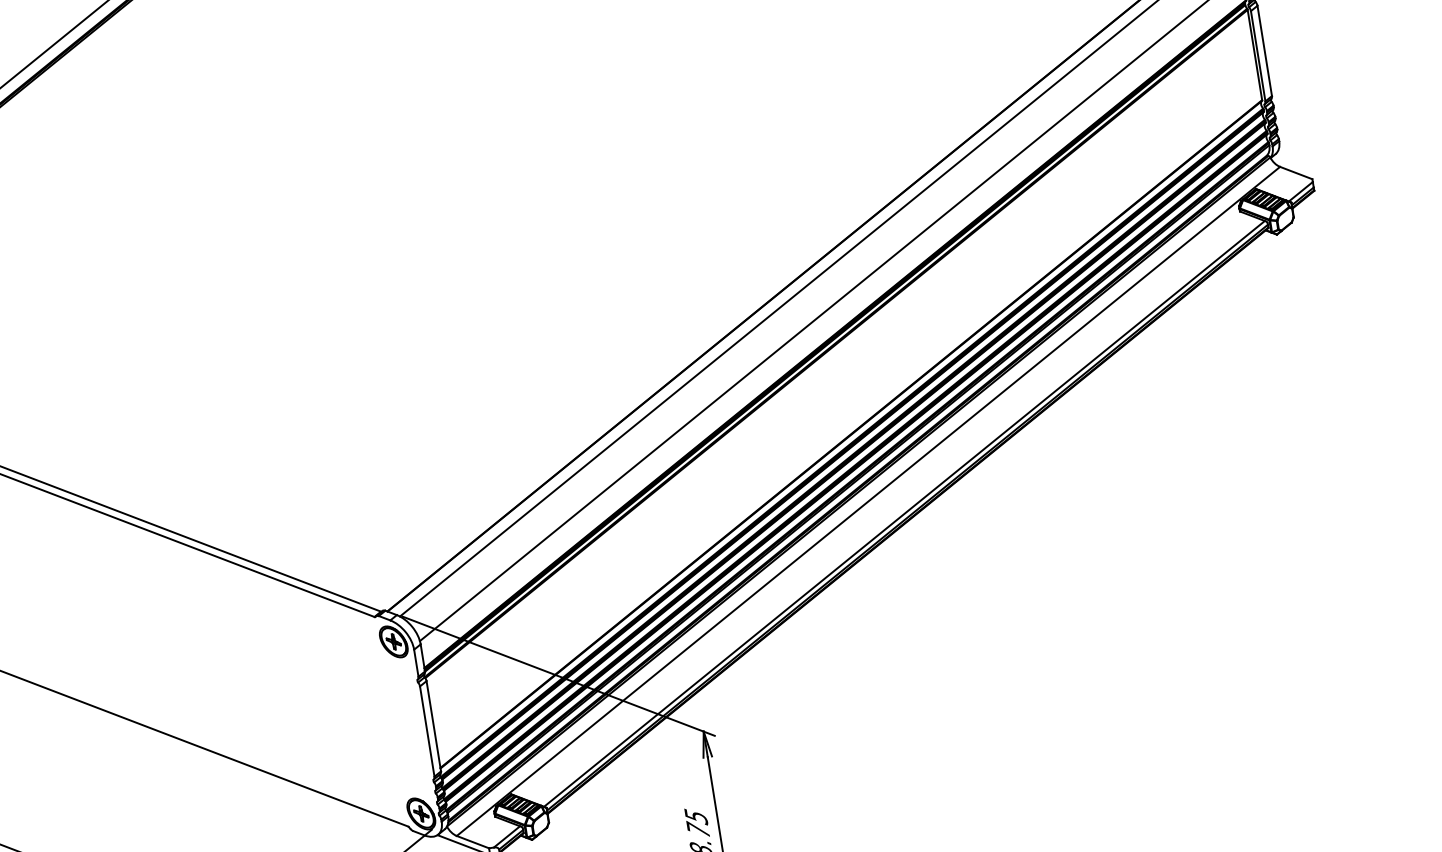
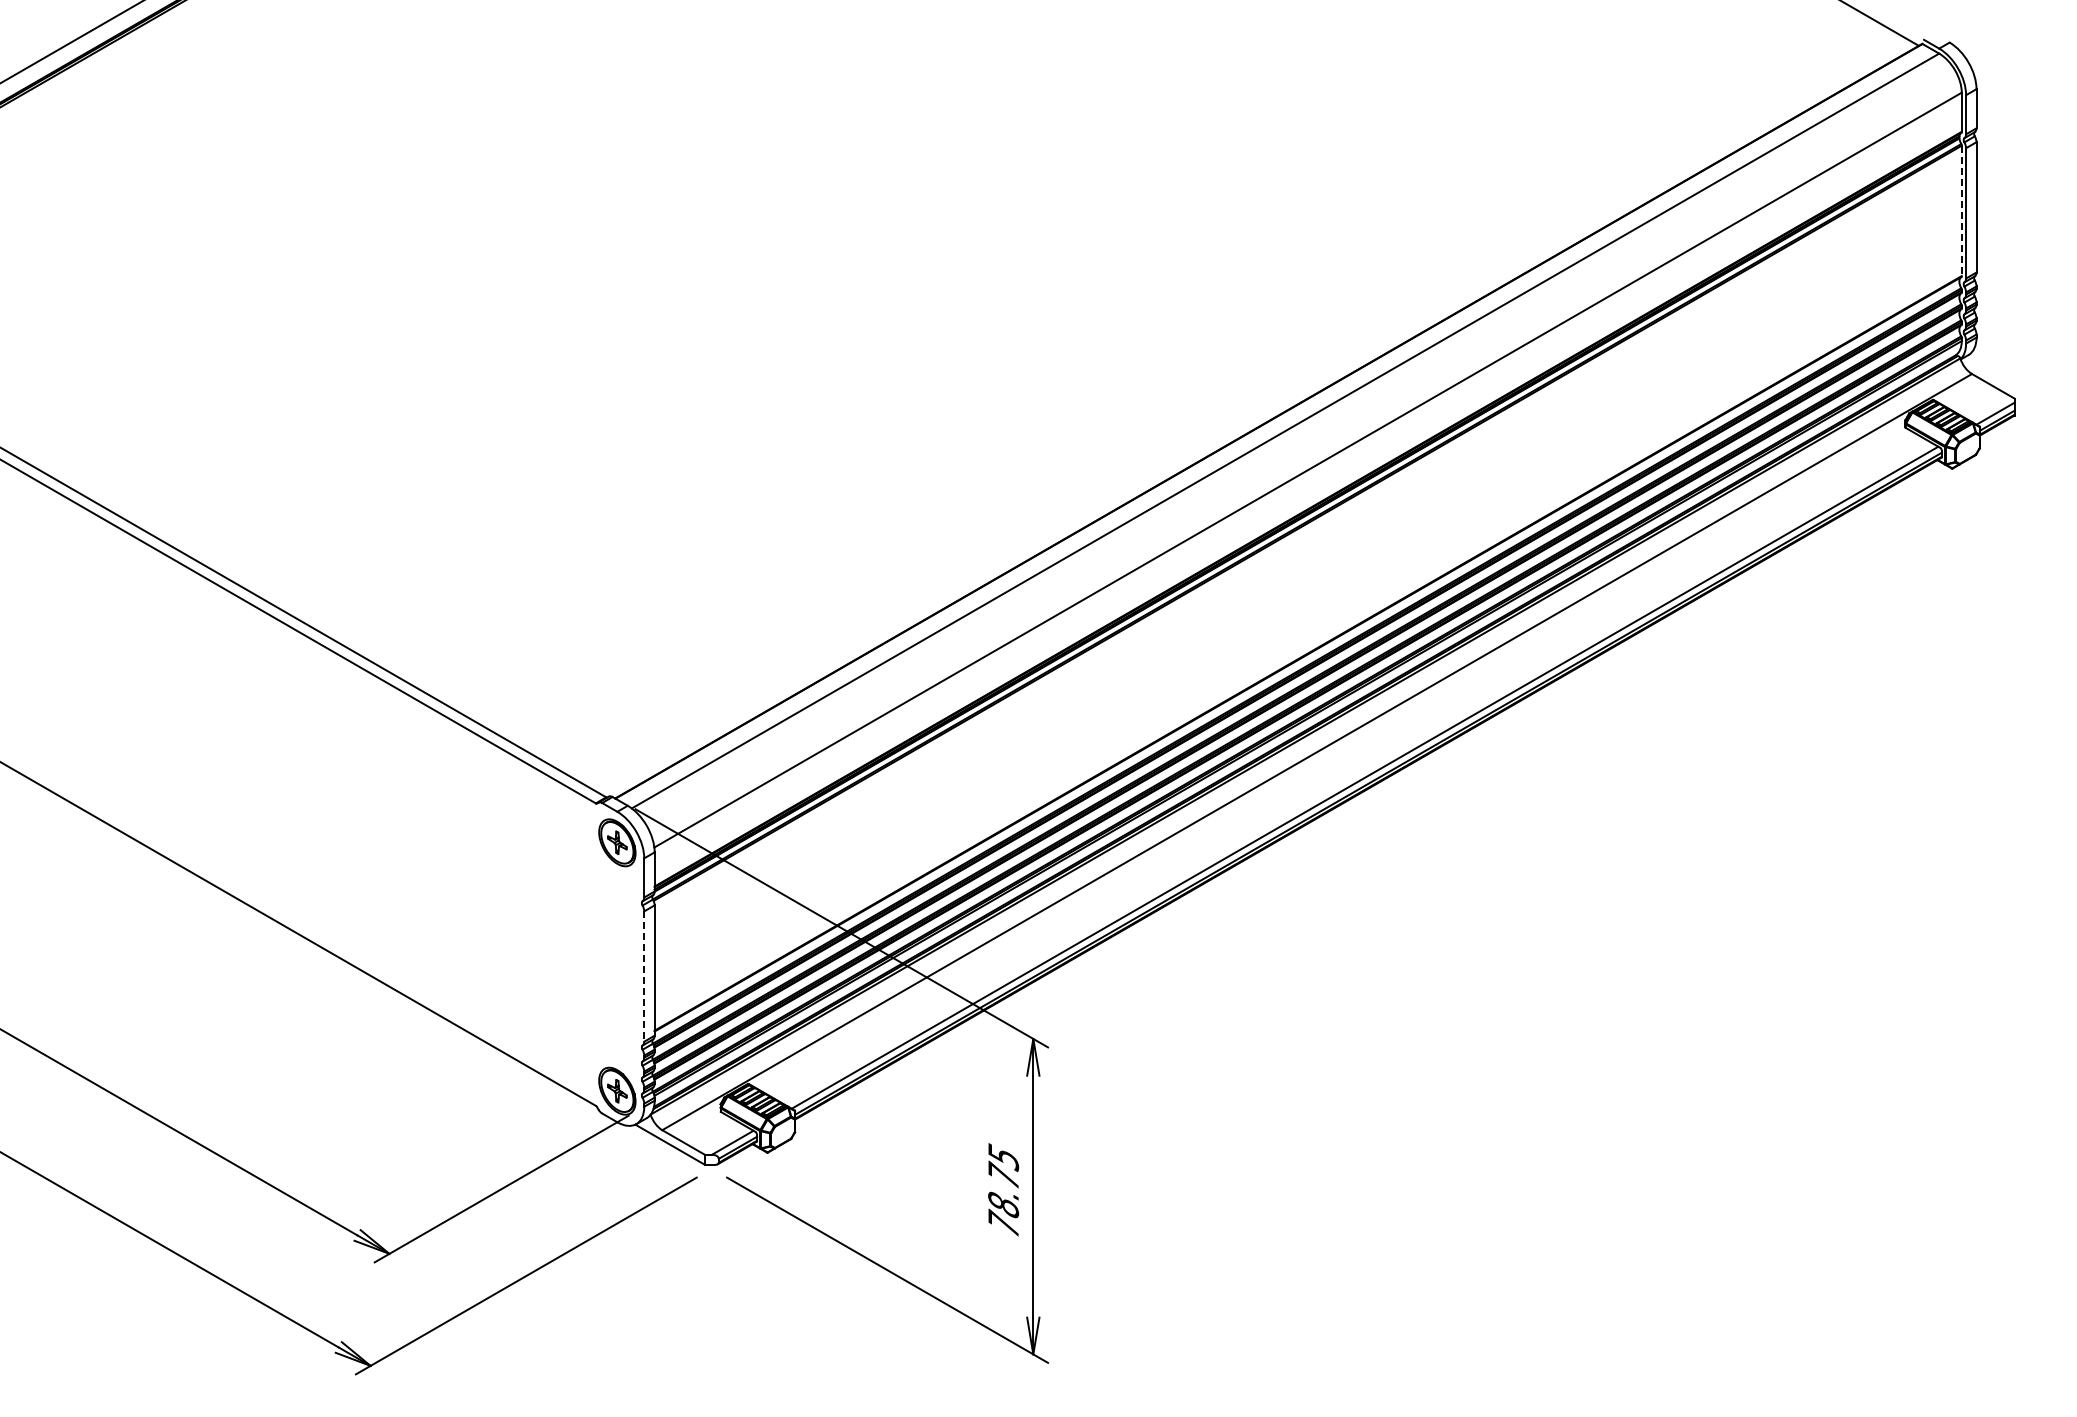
line: (1254, 55) -> (1961, 211), solid -> dashed
line: (427, 732) -> (644, 977), solid -> dashed

